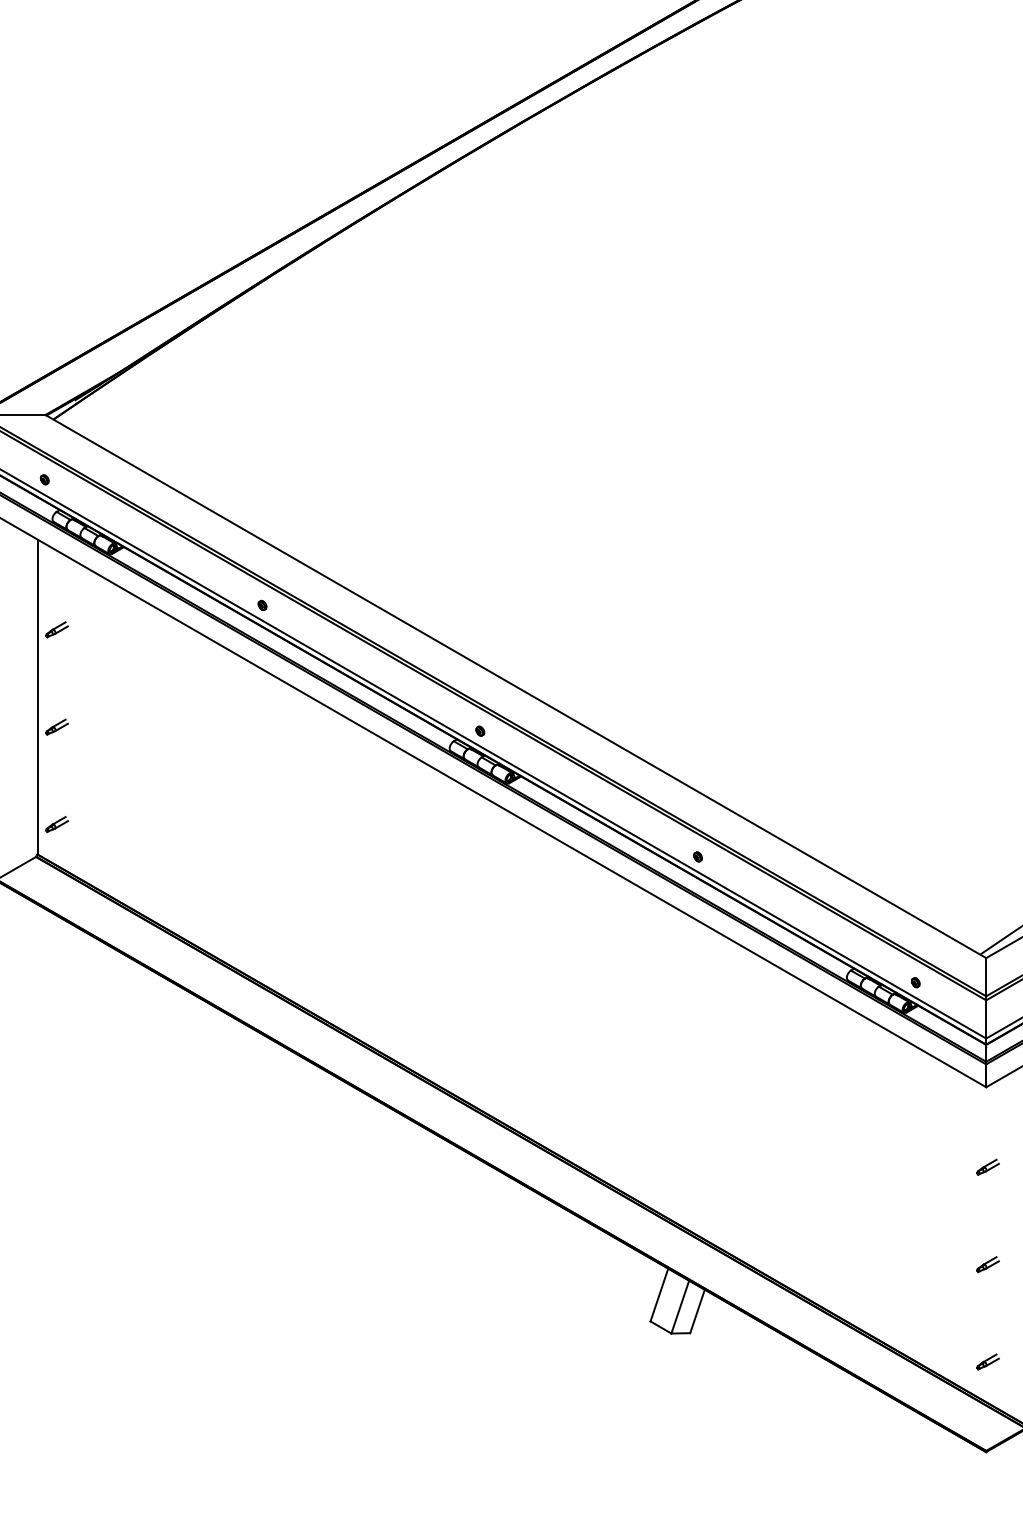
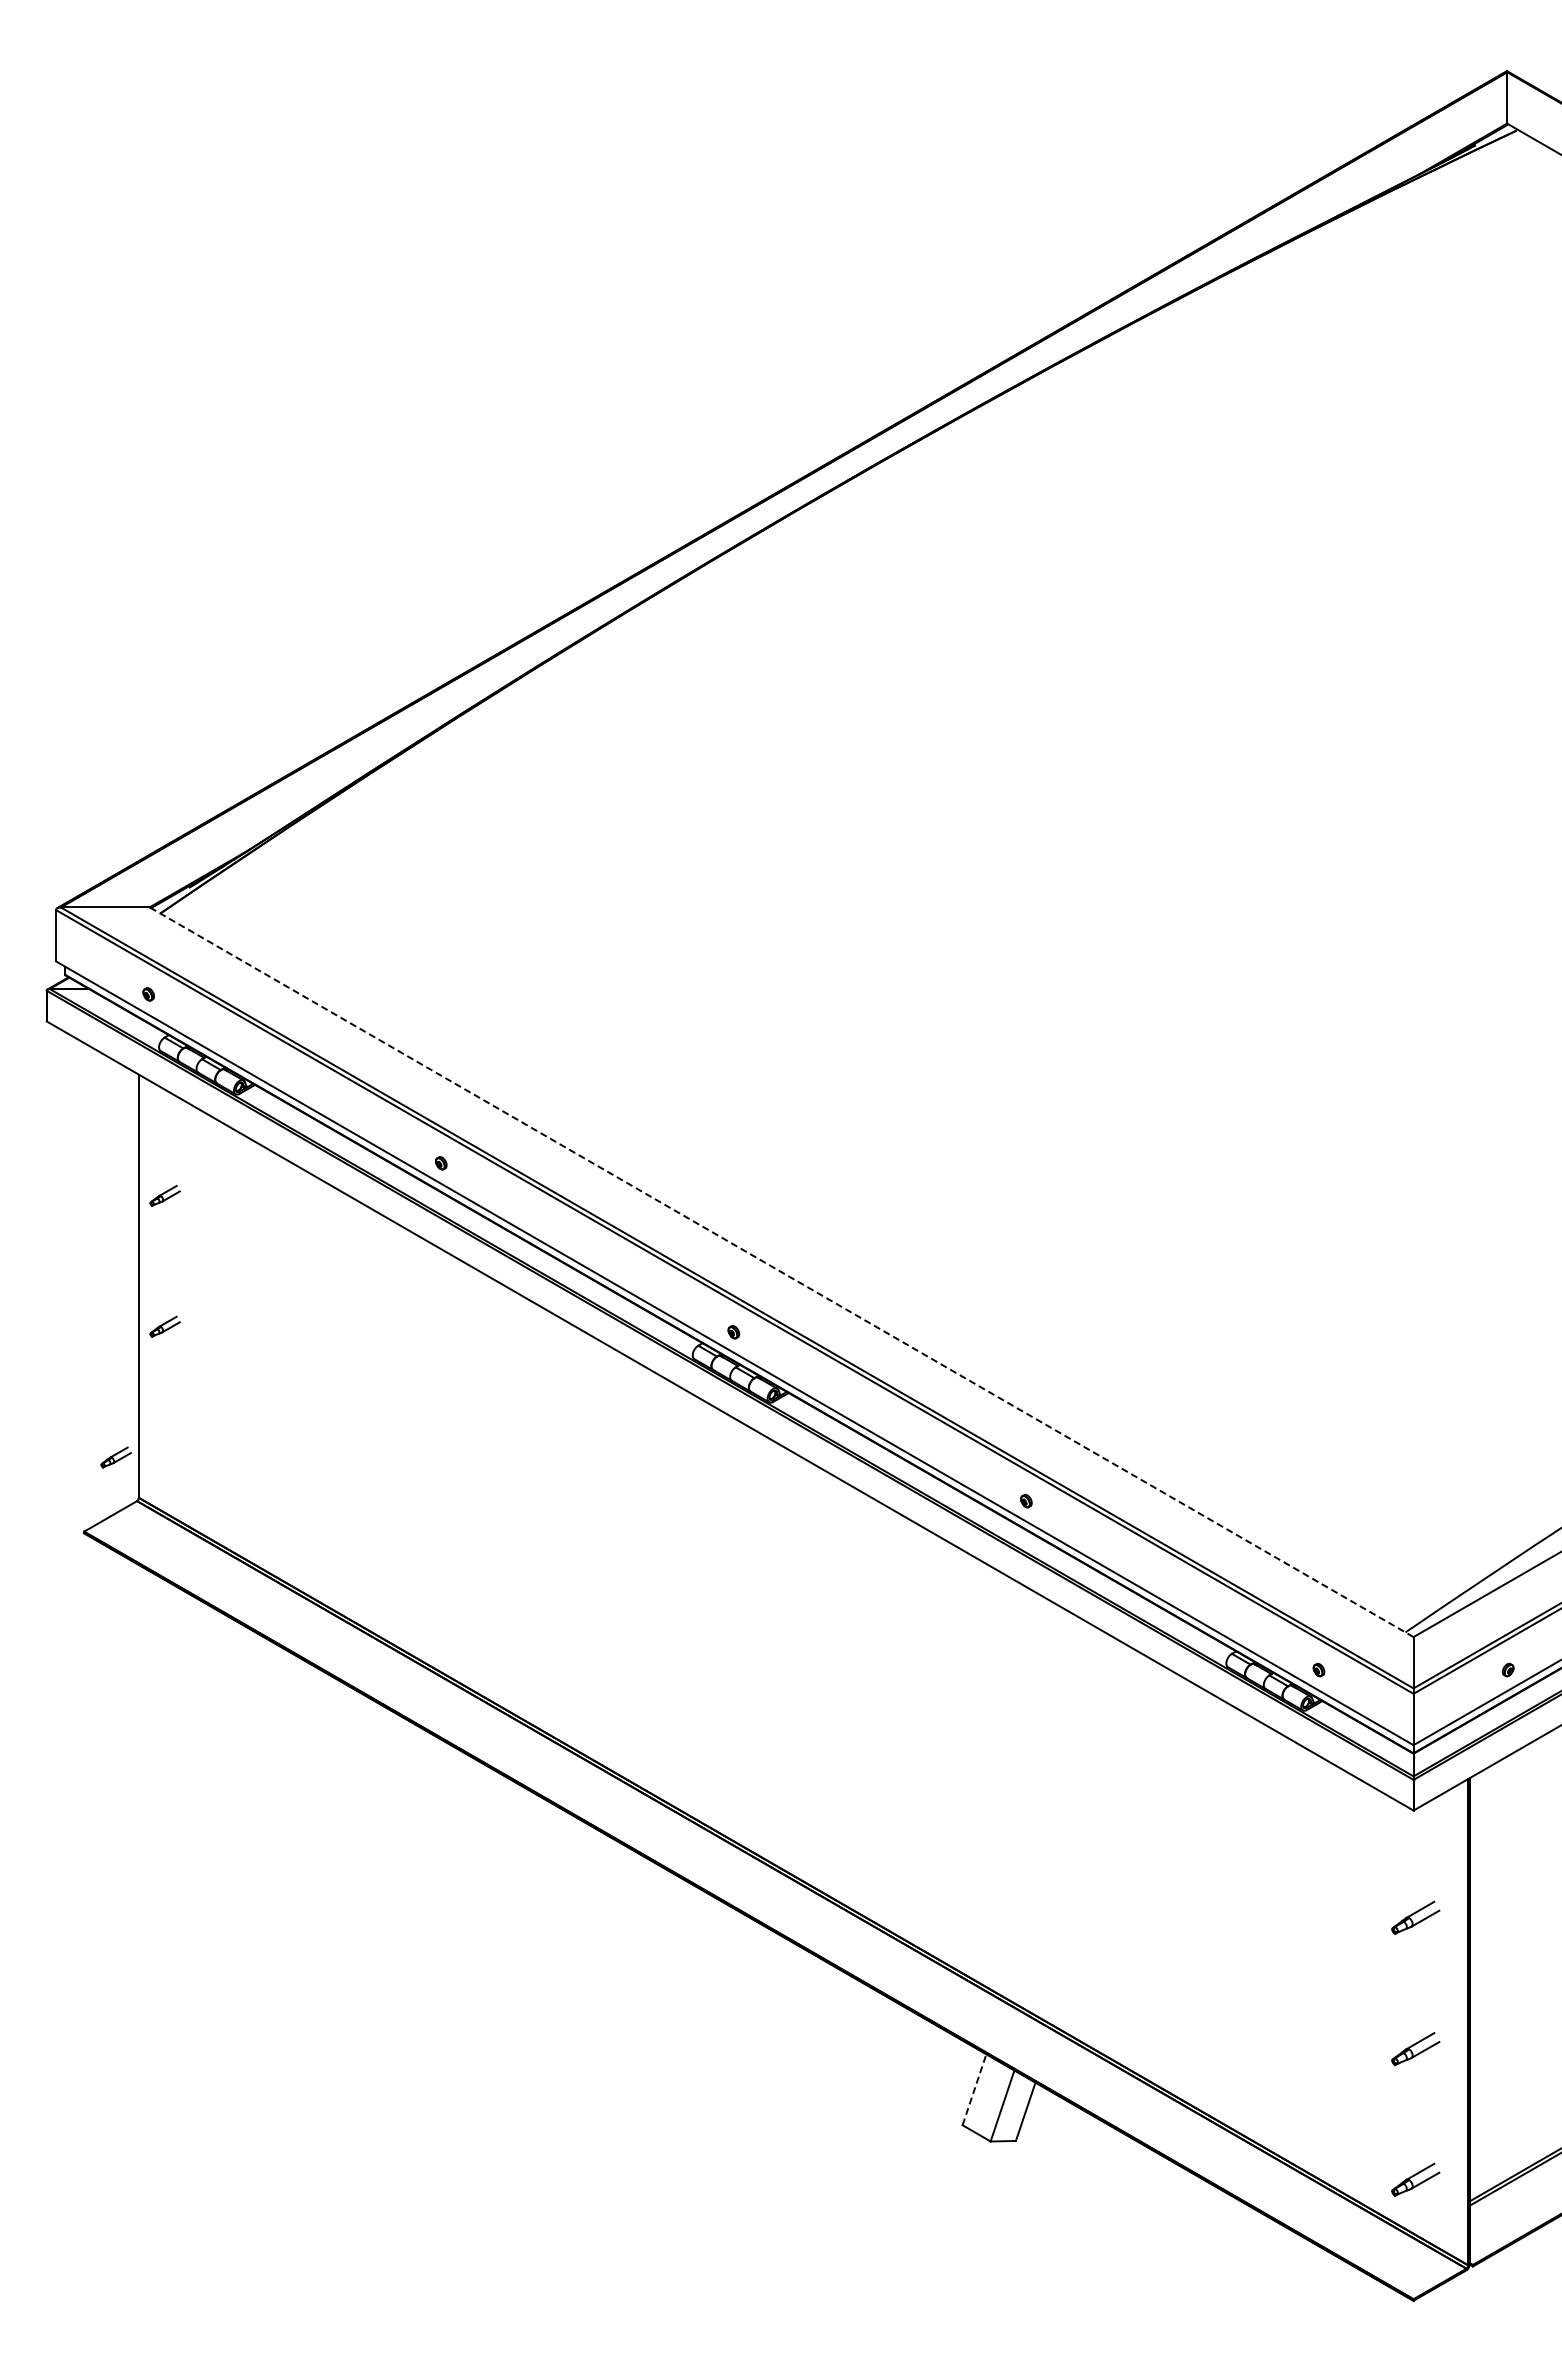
line: (515, 686) -> (781, 1272), solid -> dashed
part: (56, 824) -> (115, 1457), moved
part: (987, 1167) -> (1415, 1918), size x1.6
part: (987, 1264) -> (1415, 2048), size x1.6
line: (659, 1294) -> (974, 2089), solid -> dashed
part: (987, 1361) -> (1415, 2179), size x1.6

